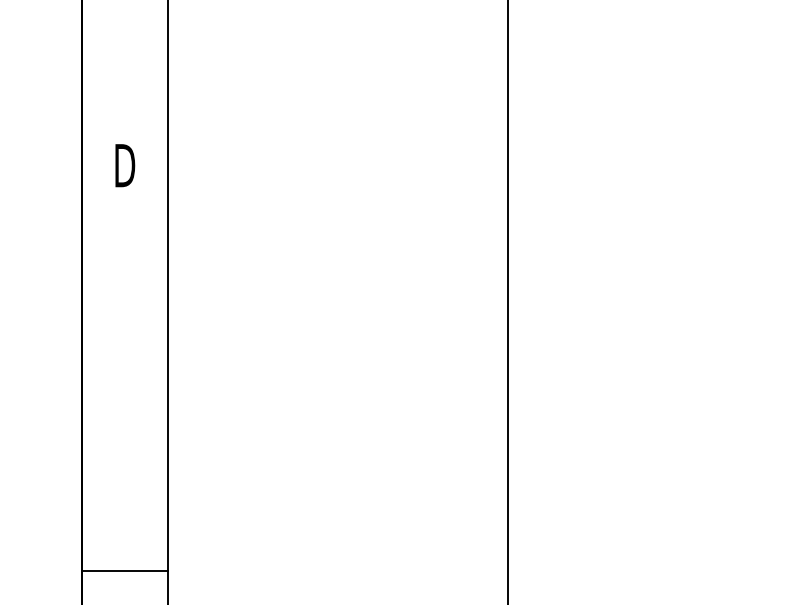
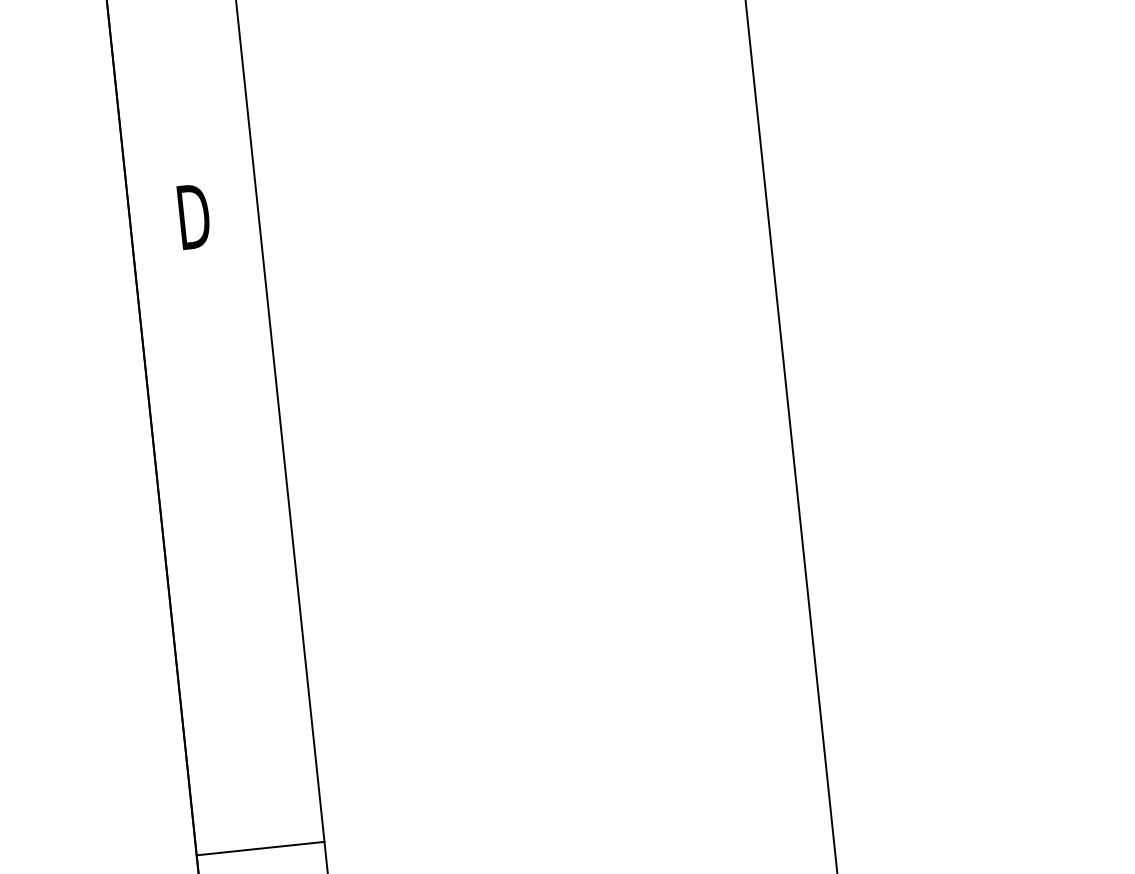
line: (125, 571) -> (261, 848), moved

